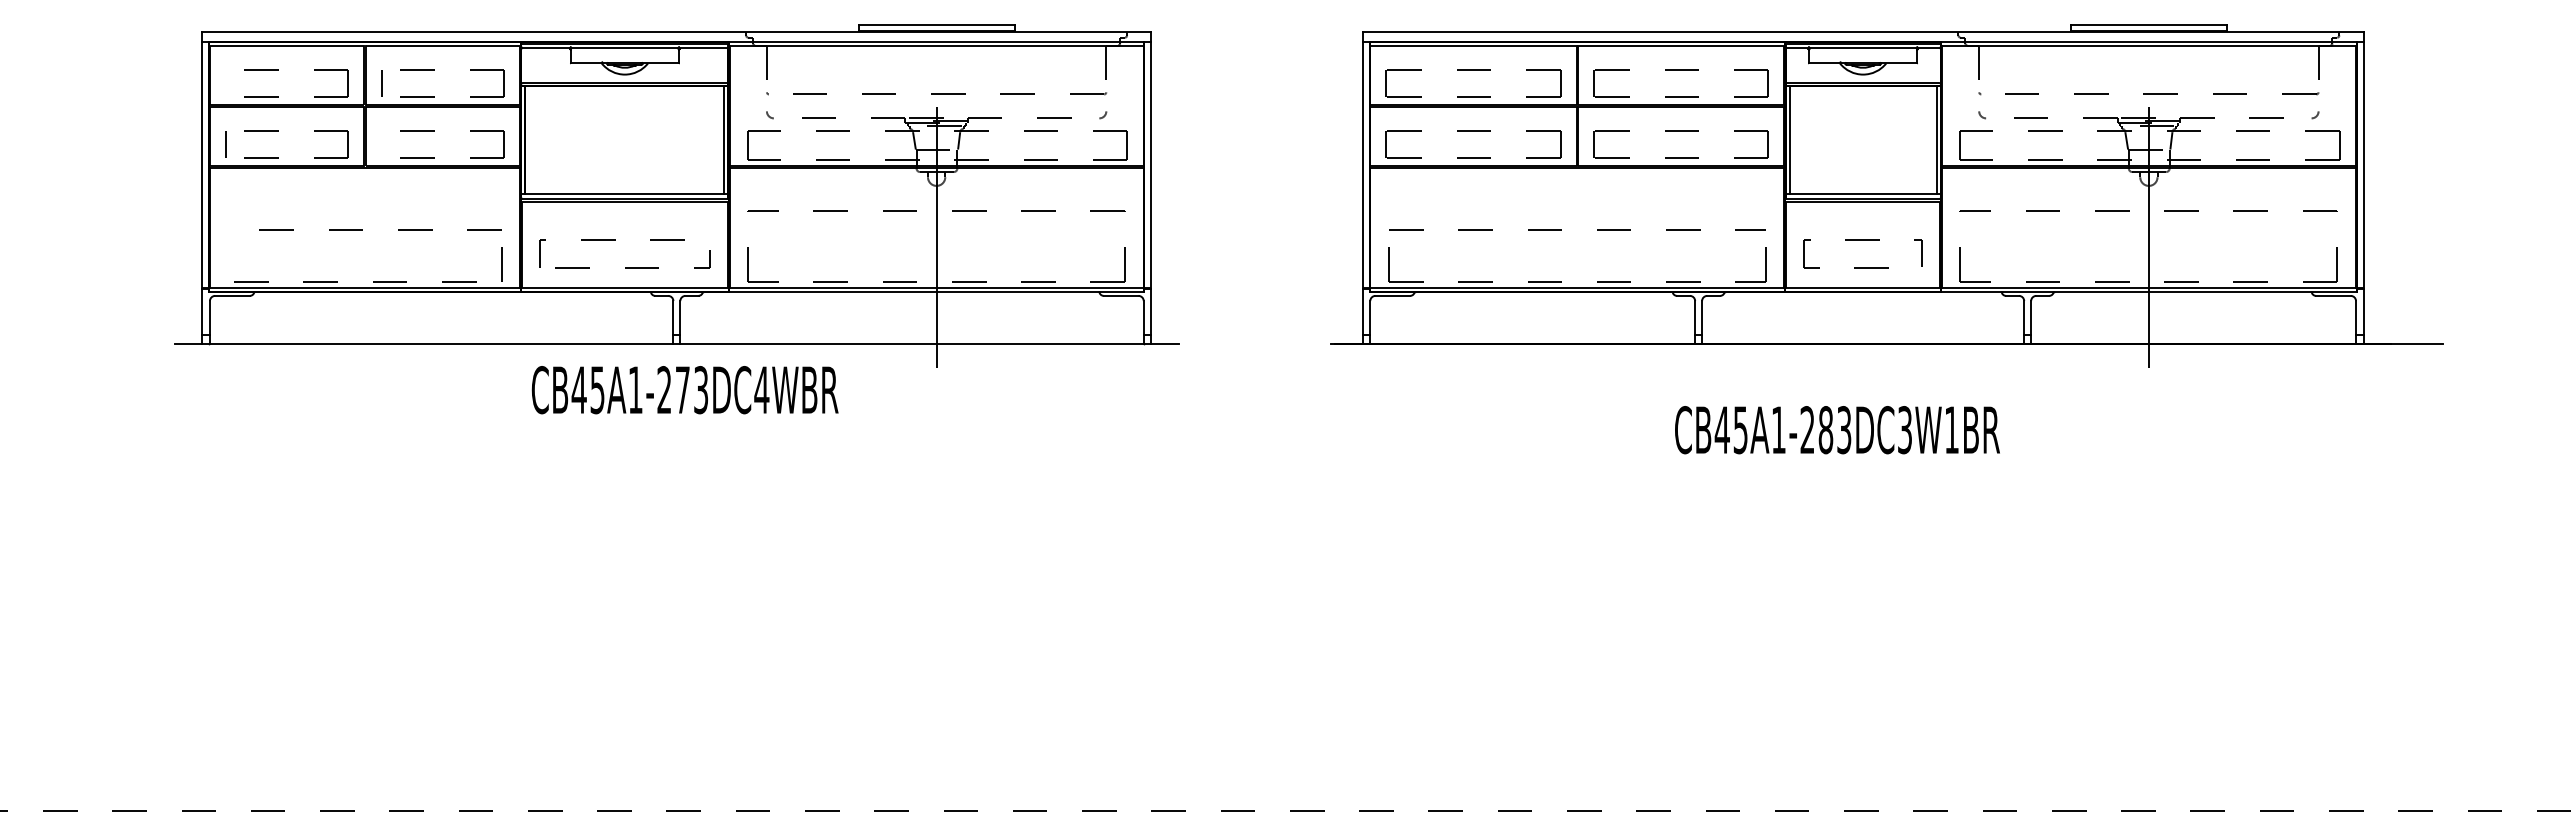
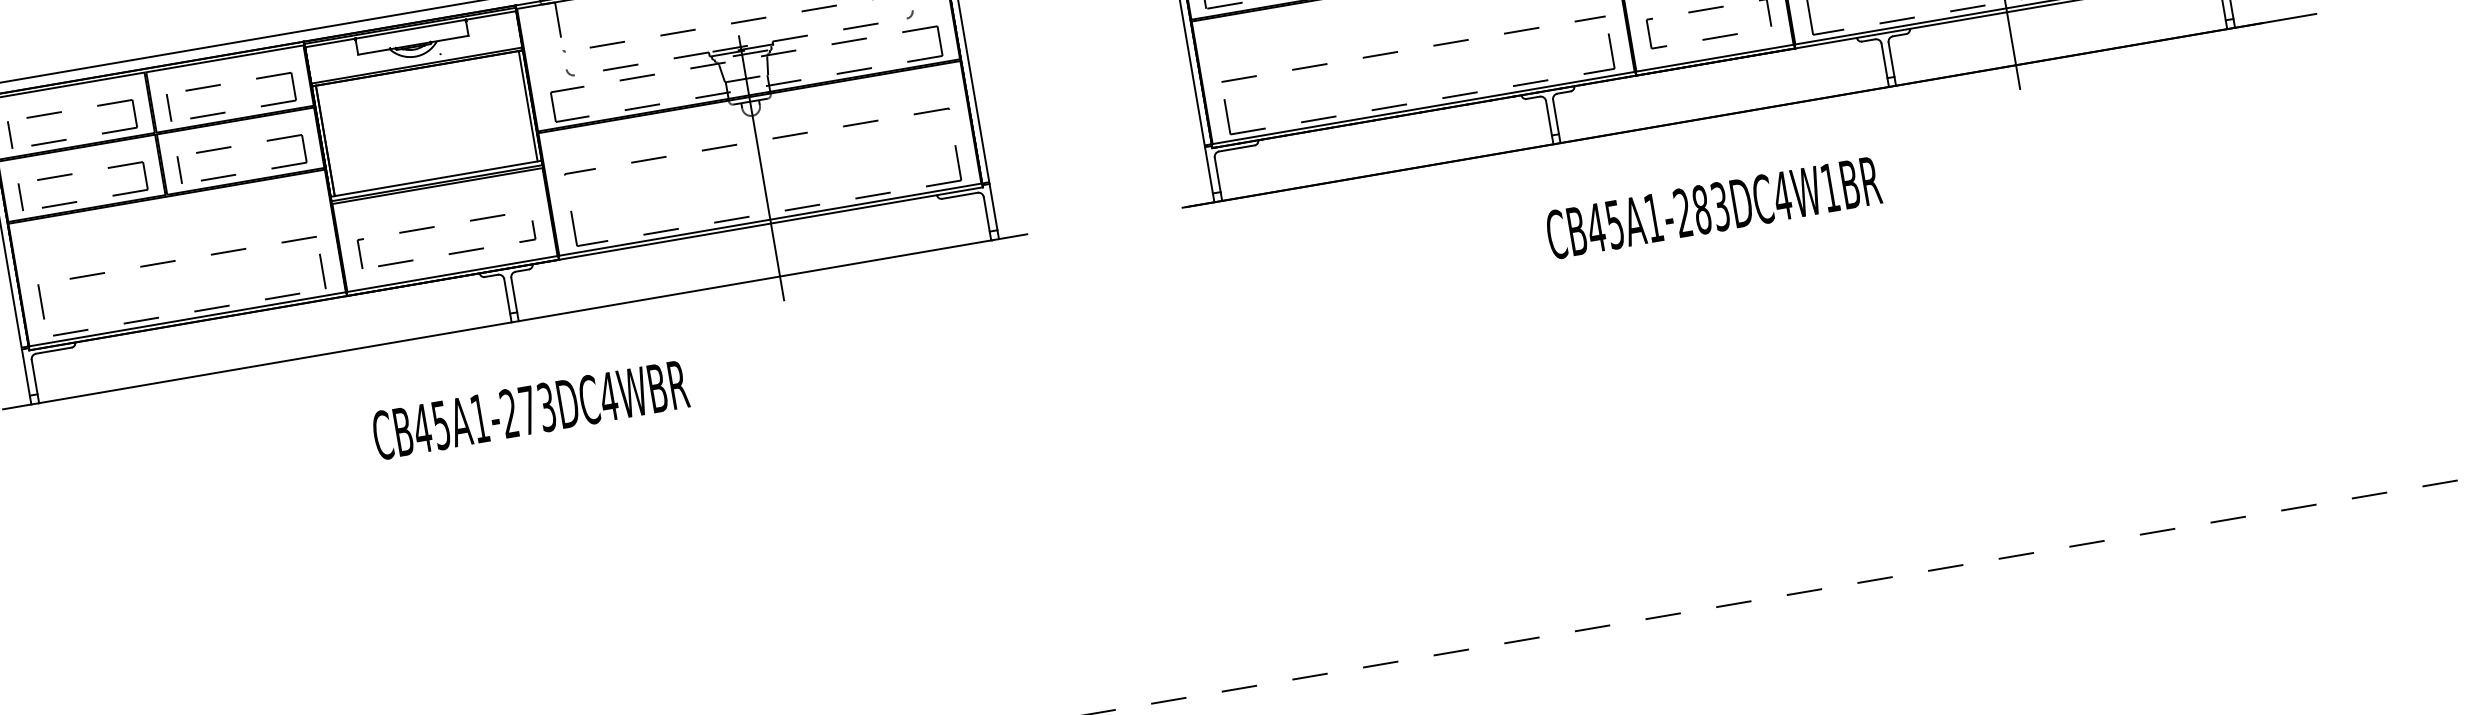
line: (226, 82) -> (10, 134), added
line: (381, 143) -> (179, 169), added
line: (228, 247) -> (41, 302), added
text: (684, 390) -> (529, 410), moved
text: (1904, 430) -> (1782, 196), CB45A1-283DC3W1BR -> CB45A1-283DC4W1BR

